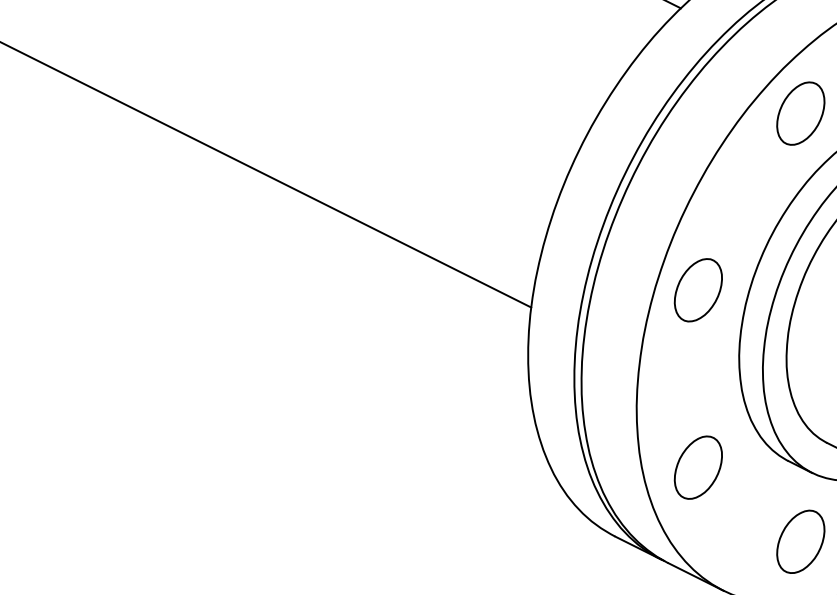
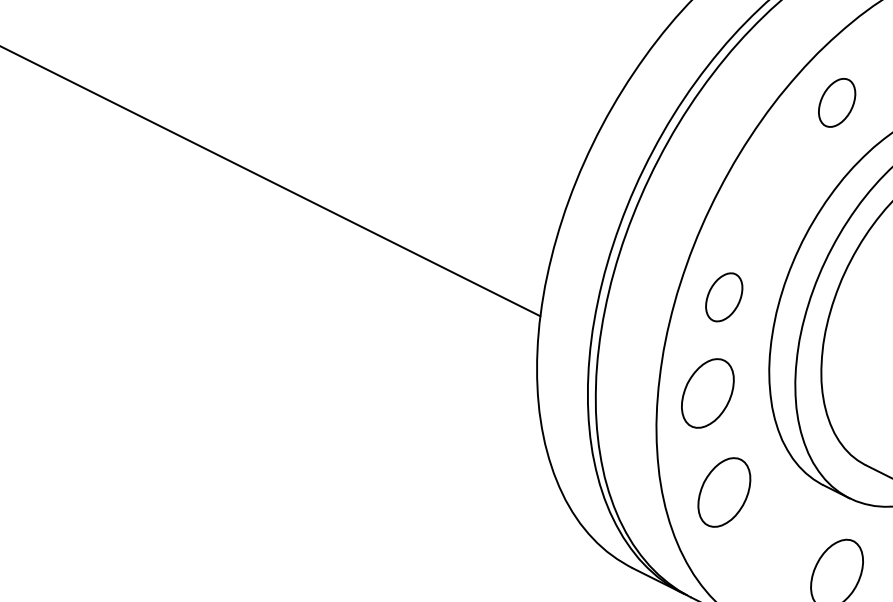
part: (800, 113) -> (836, 102), size x0.7
part: (697, 290) -> (723, 297), size x0.7
part: (682, 377) -> (706, 393), added

